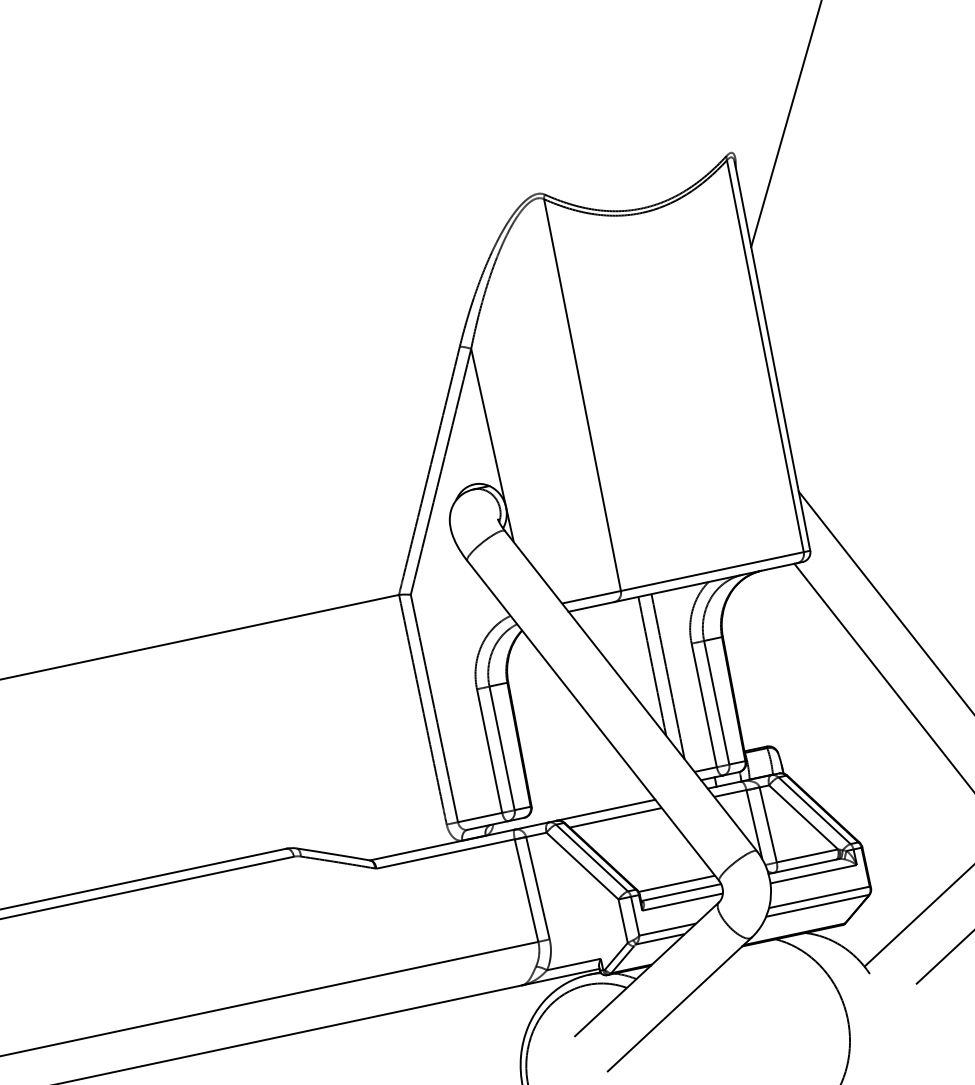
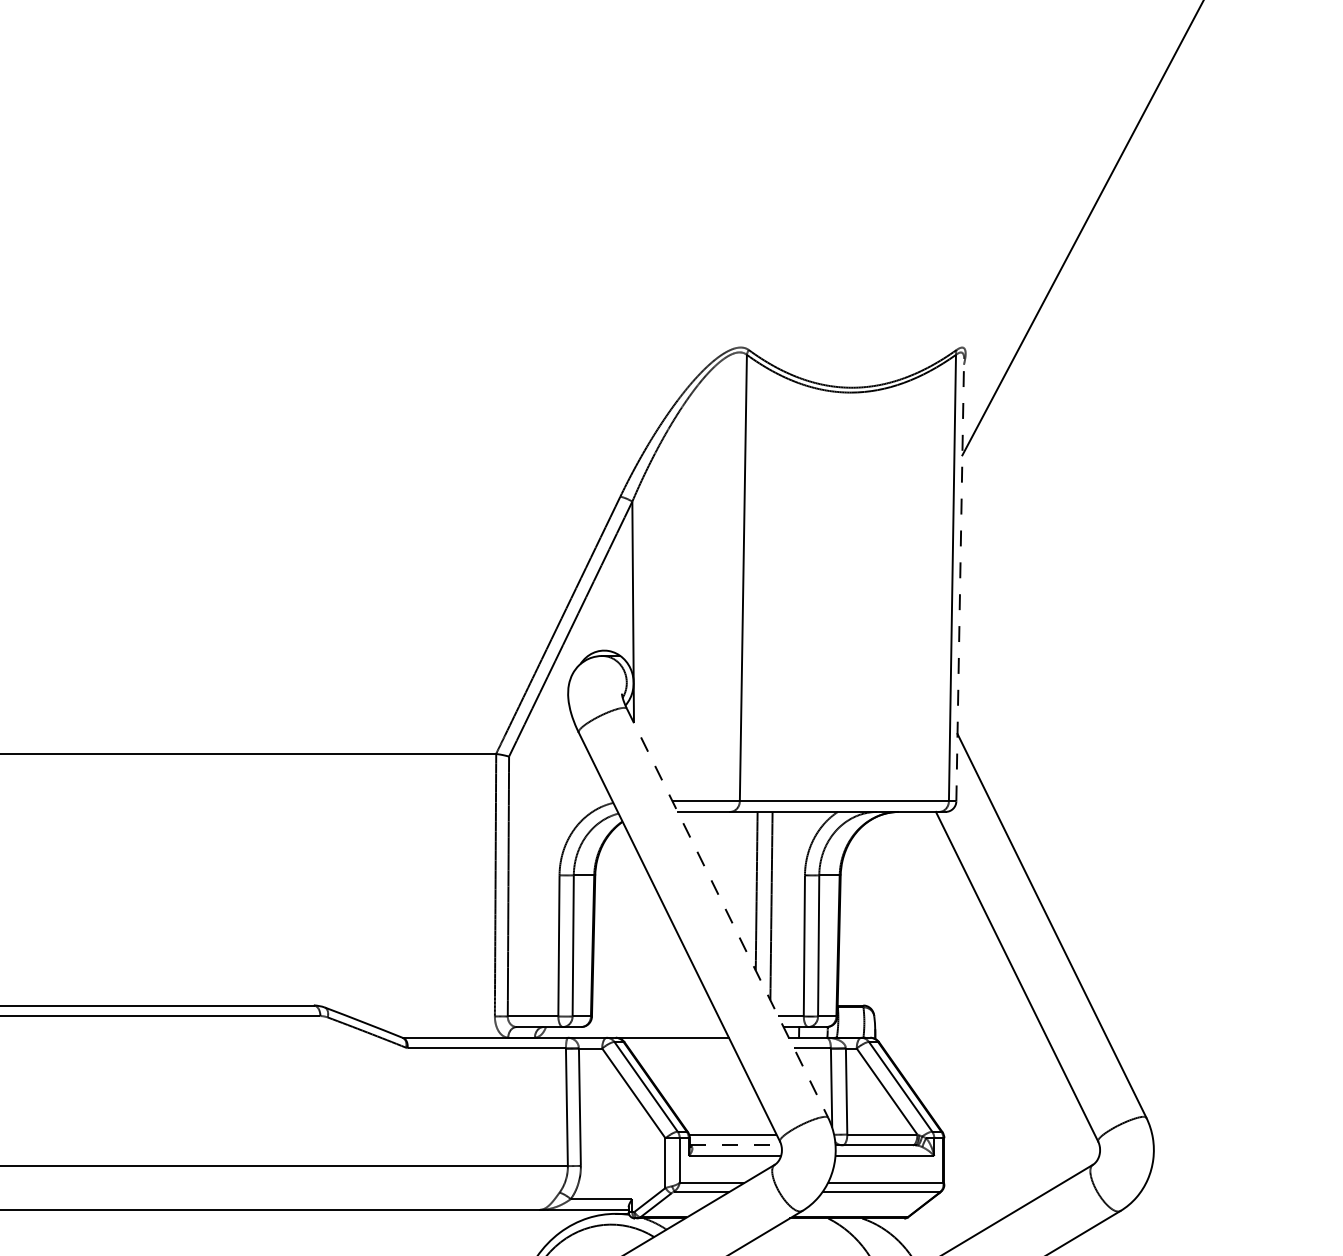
line: (772, 355) -> (960, 579), solid -> dashed
line: (630, 691) -> (727, 913), solid -> dashed
line: (615, 817) -> (681, 1048), removed
line: (681, 892) -> (735, 1145), solid -> dashed

